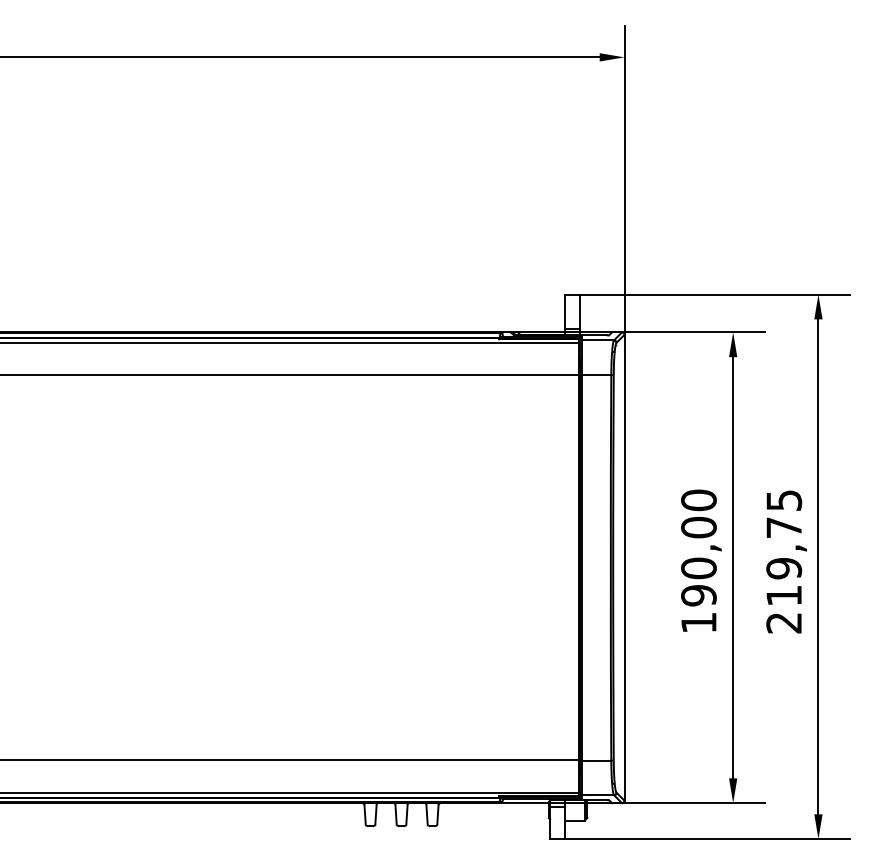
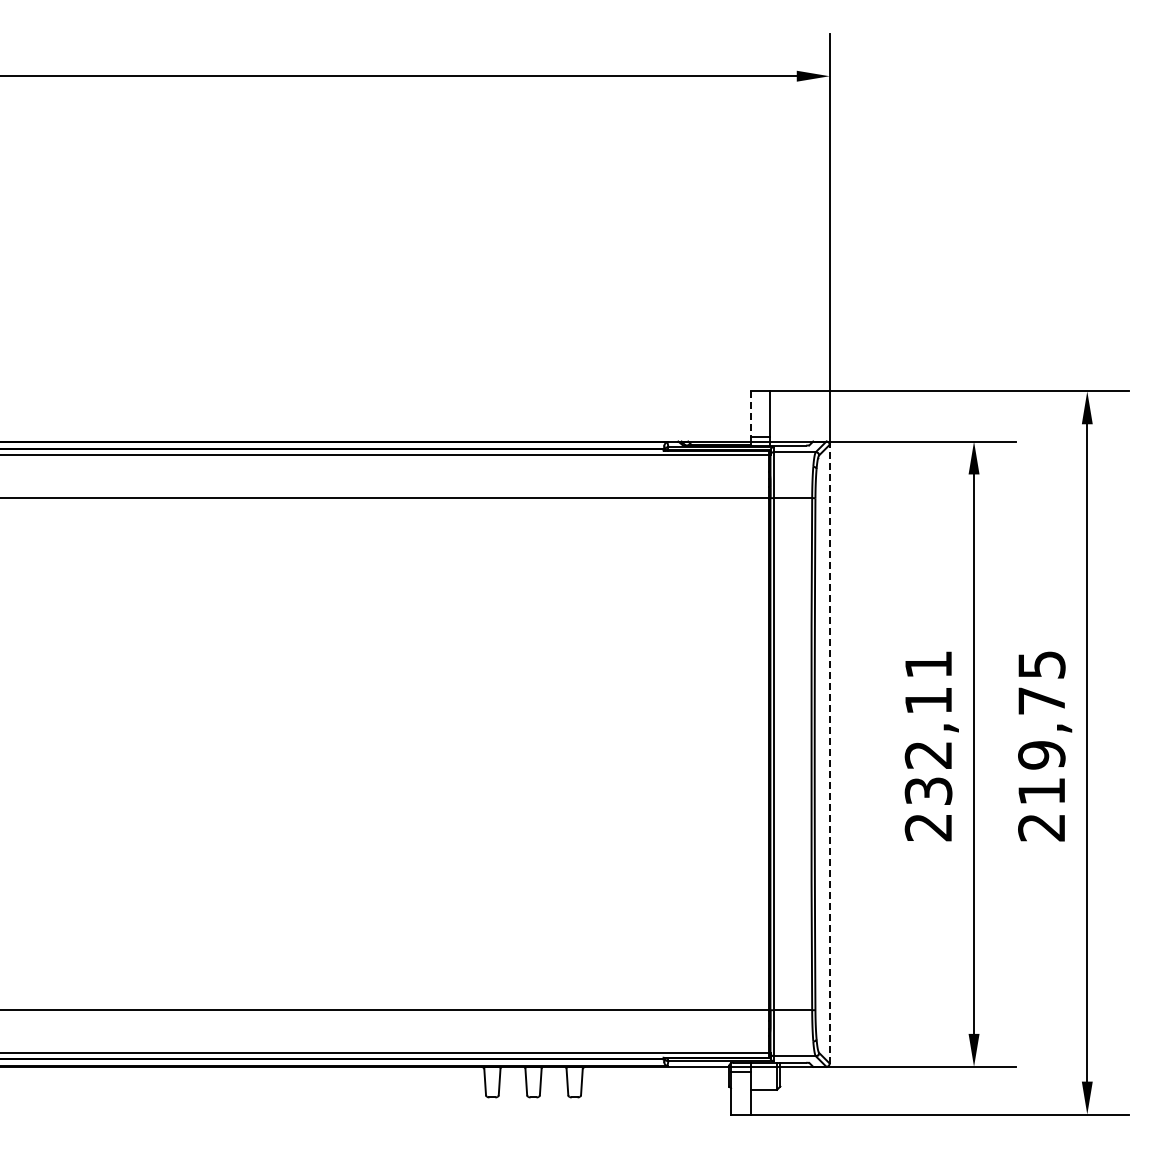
line: (564, 311) -> (750, 413), solid -> dashed
text: (698, 561) -> (928, 745), 190,00 -> 232,11
line: (624, 567) -> (829, 753), solid -> dashed

